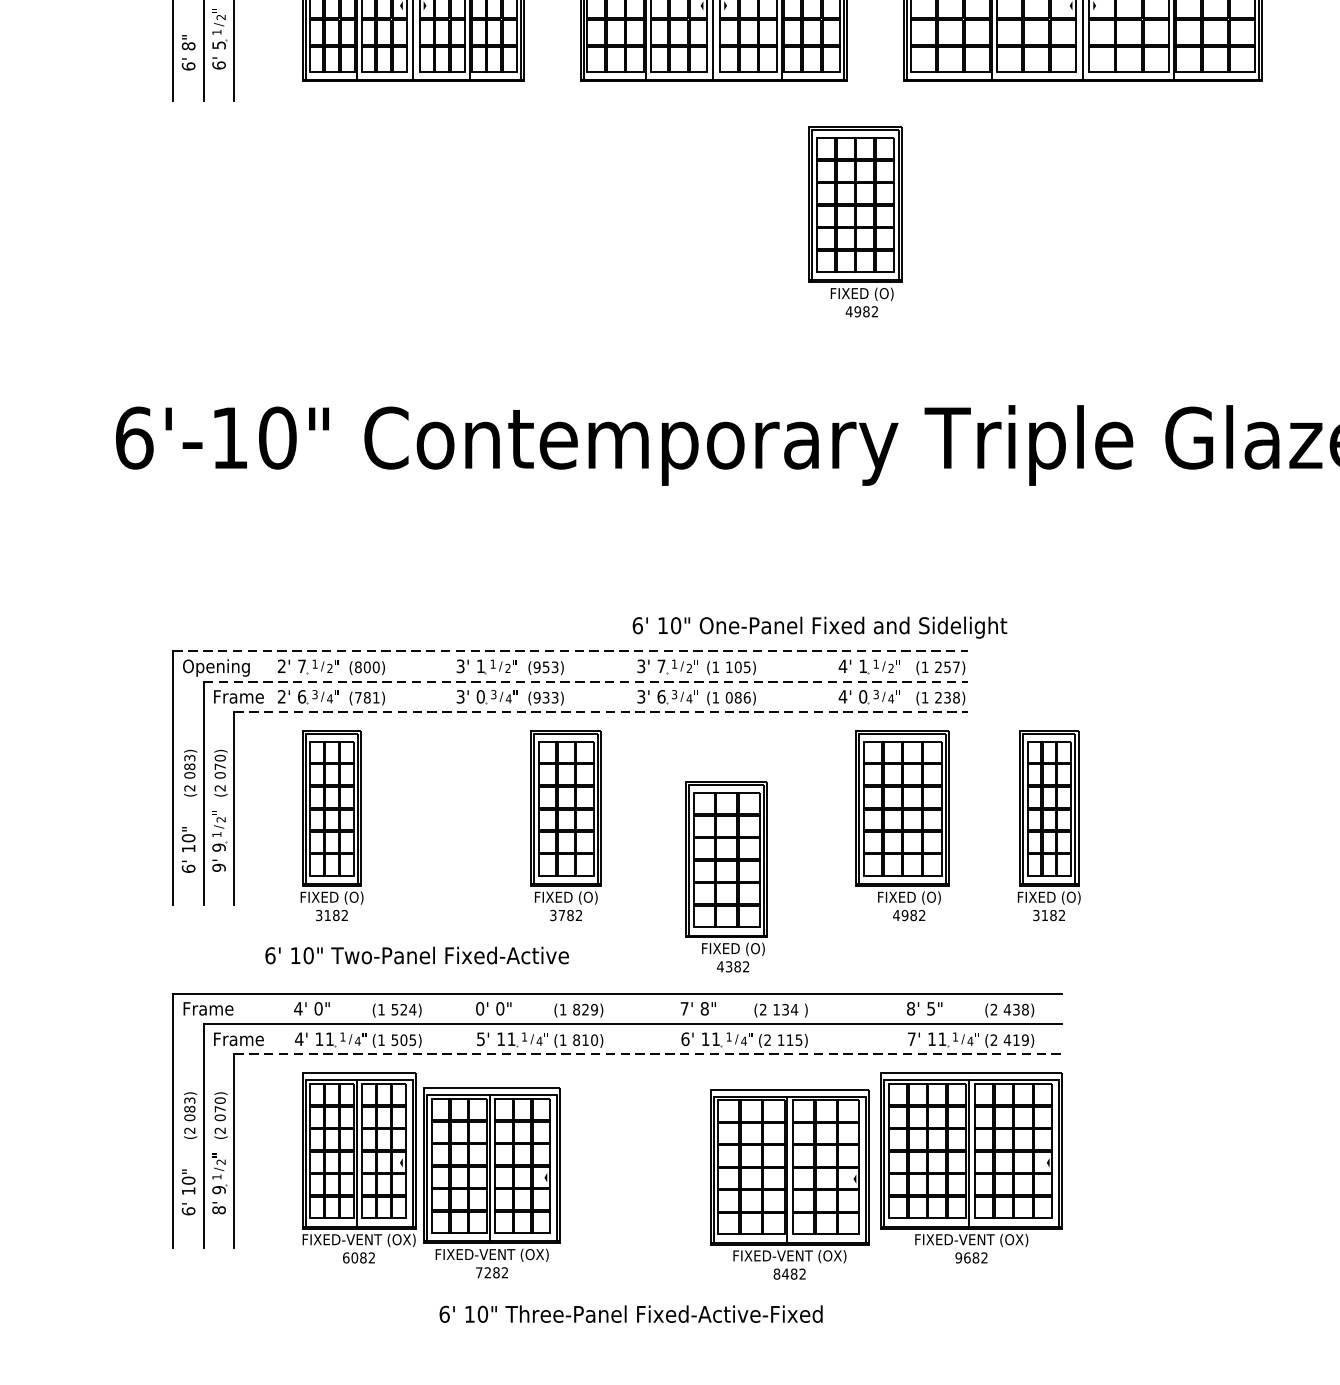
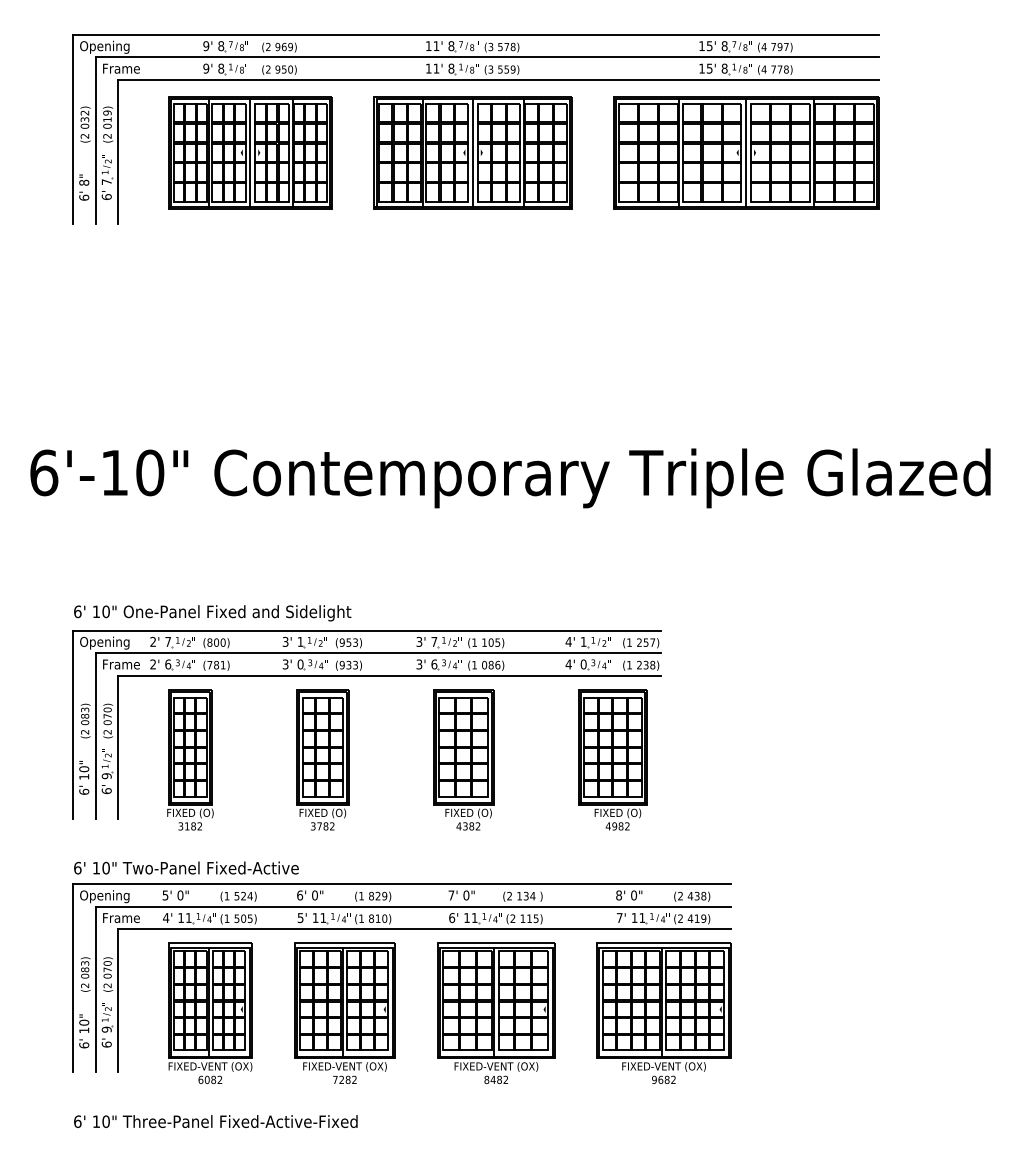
text: (218, 44) -> (106, 181), 5 -> 7
part: (854, 221) -> (577, 312), removed
text: (819, 627) -> (212, 613), moved
line: (571, 650) -> (367, 630), dashed -> solid
line: (586, 681) -> (378, 653), dashed -> solid
line: (600, 711) -> (389, 675), dashed -> solid
part: (565, 825) -> (322, 759), moved
part: (1049, 825) -> (721, 759), removed
text: (218, 868) -> (106, 791), 9' -> 6'
part: (726, 876) -> (463, 759), moved
text: (417, 954) -> (186, 867), moved
text: (298, 1008) -> (165, 895), 4' -> 5'
text: (480, 1008) -> (300, 895), 0' -> 6'
text: (704, 1008) -> (466, 895), 8" -> 0"
text: (931, 1008) -> (634, 895), 5" -> 0"
text: (215, 1010) -> (104, 896), Frame -> Opening
line: (648, 1054) -> (424, 929), dashed -> solid
part: (491, 1181) -> (344, 1012), moved
part: (790, 1183) -> (496, 1012), moved
text: (218, 1210) -> (106, 1044), 8' -> 6'
text: (630, 1314) -> (215, 1121), moved

